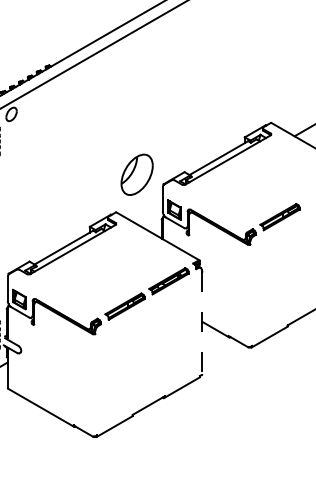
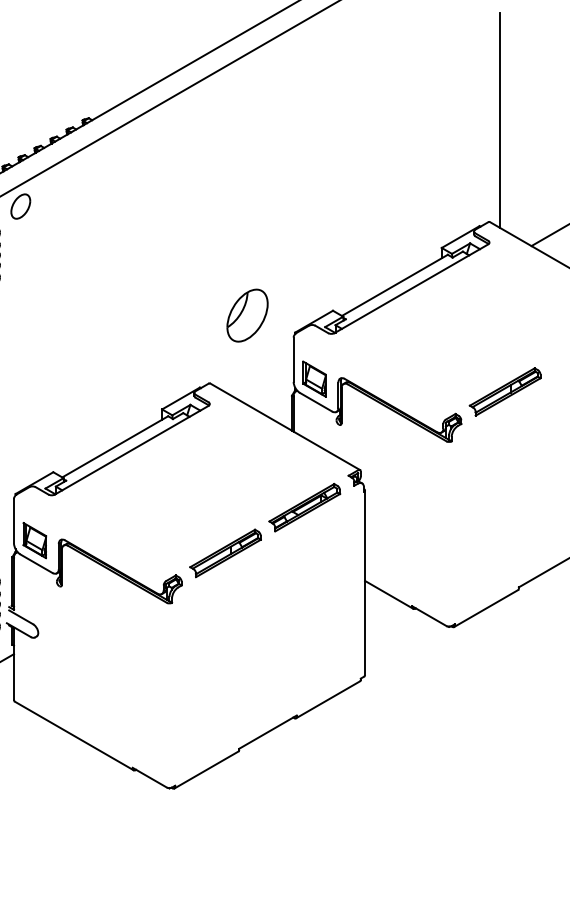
line: (276, 66) -> (498, 120), added
part: (137, 174) -> (248, 314), size x0.71
line: (202, 323) -> (365, 583), dashed -> solid

